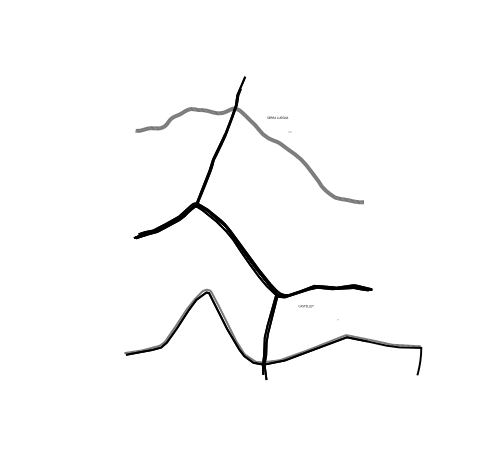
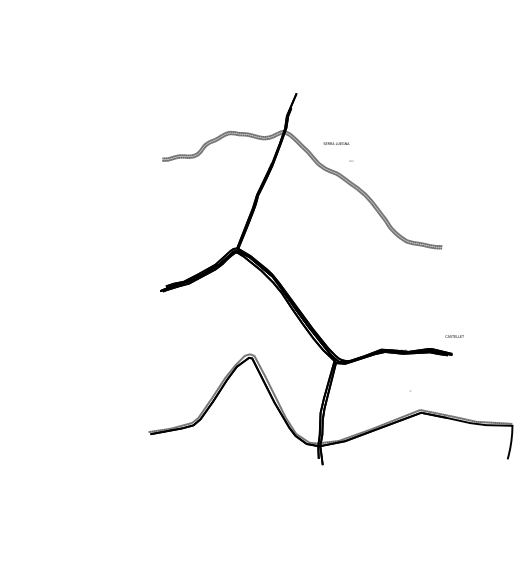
text: (305, 306) -> (453, 336), moved

